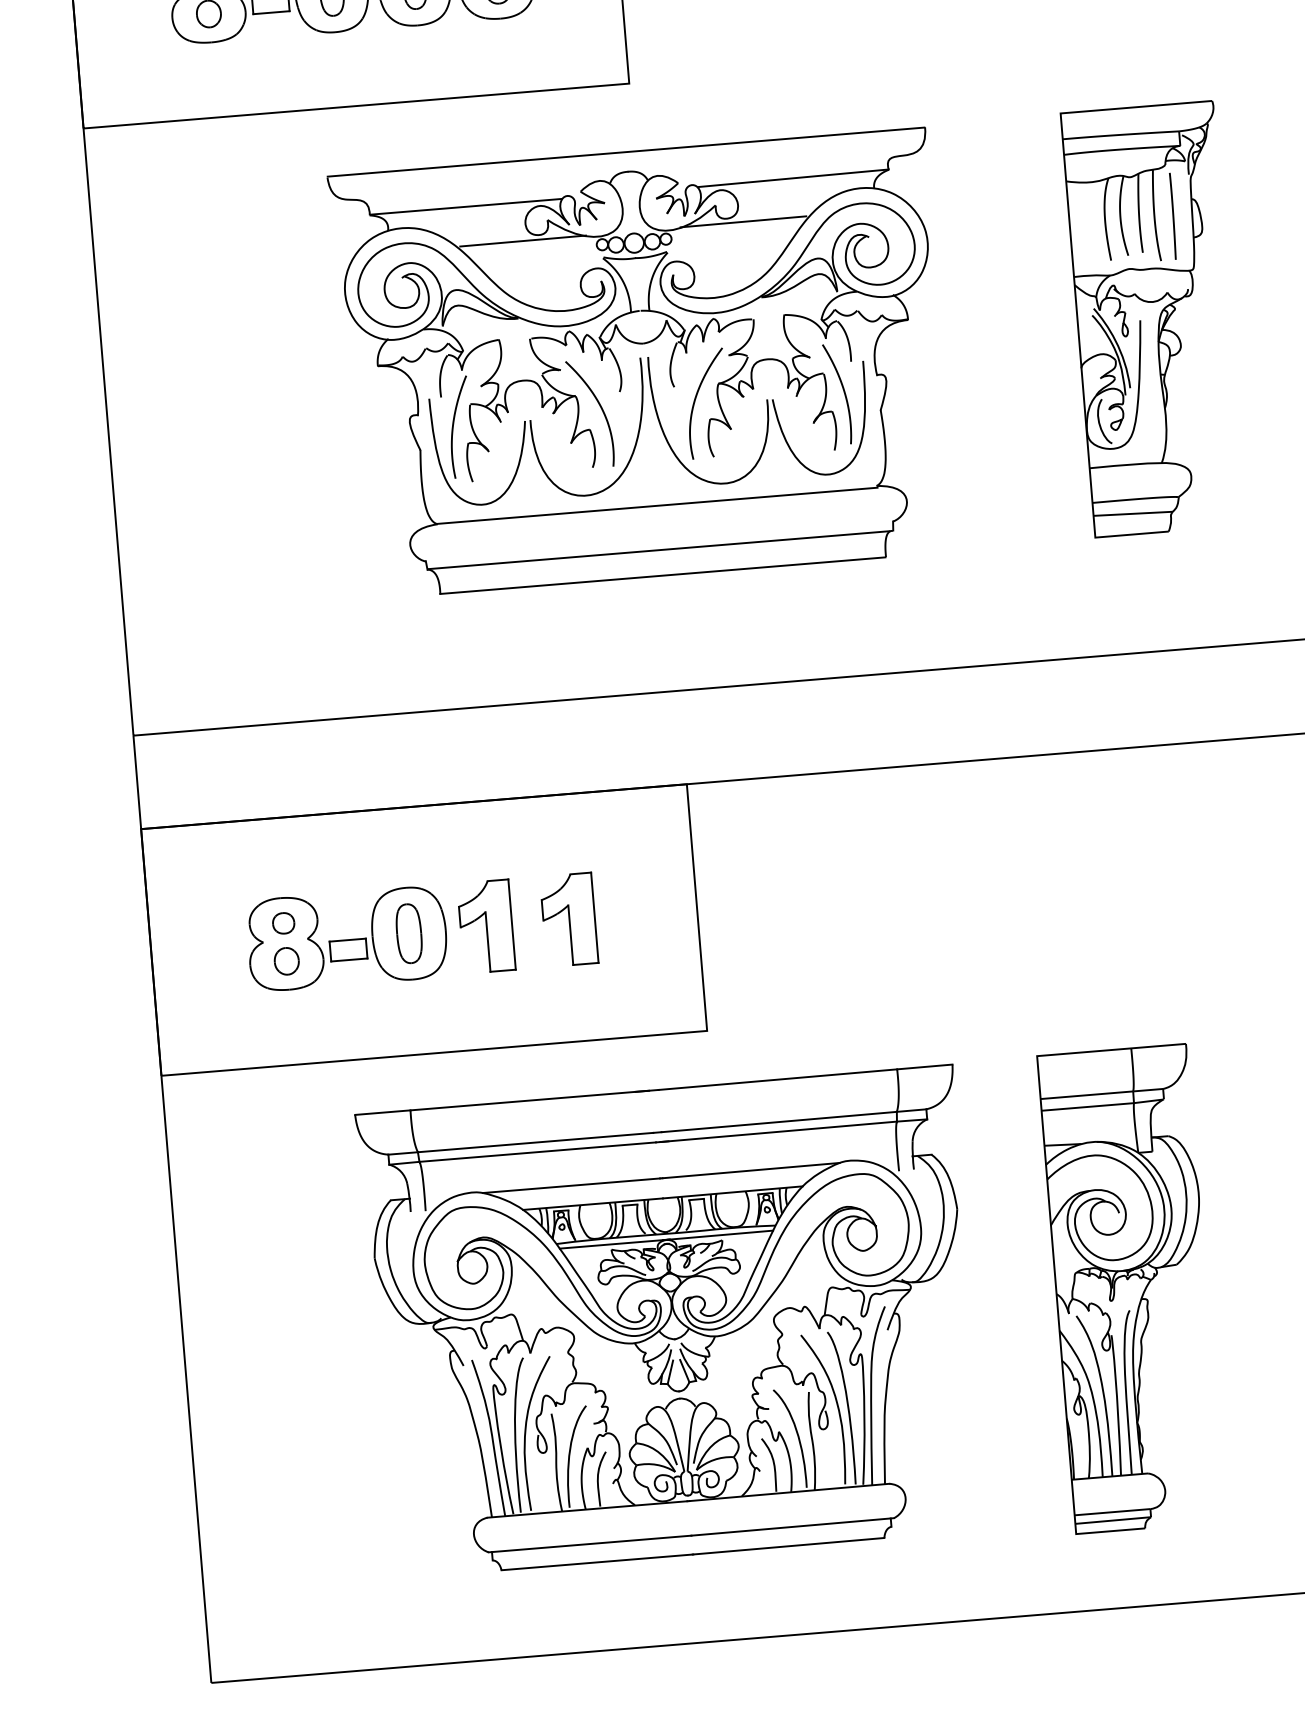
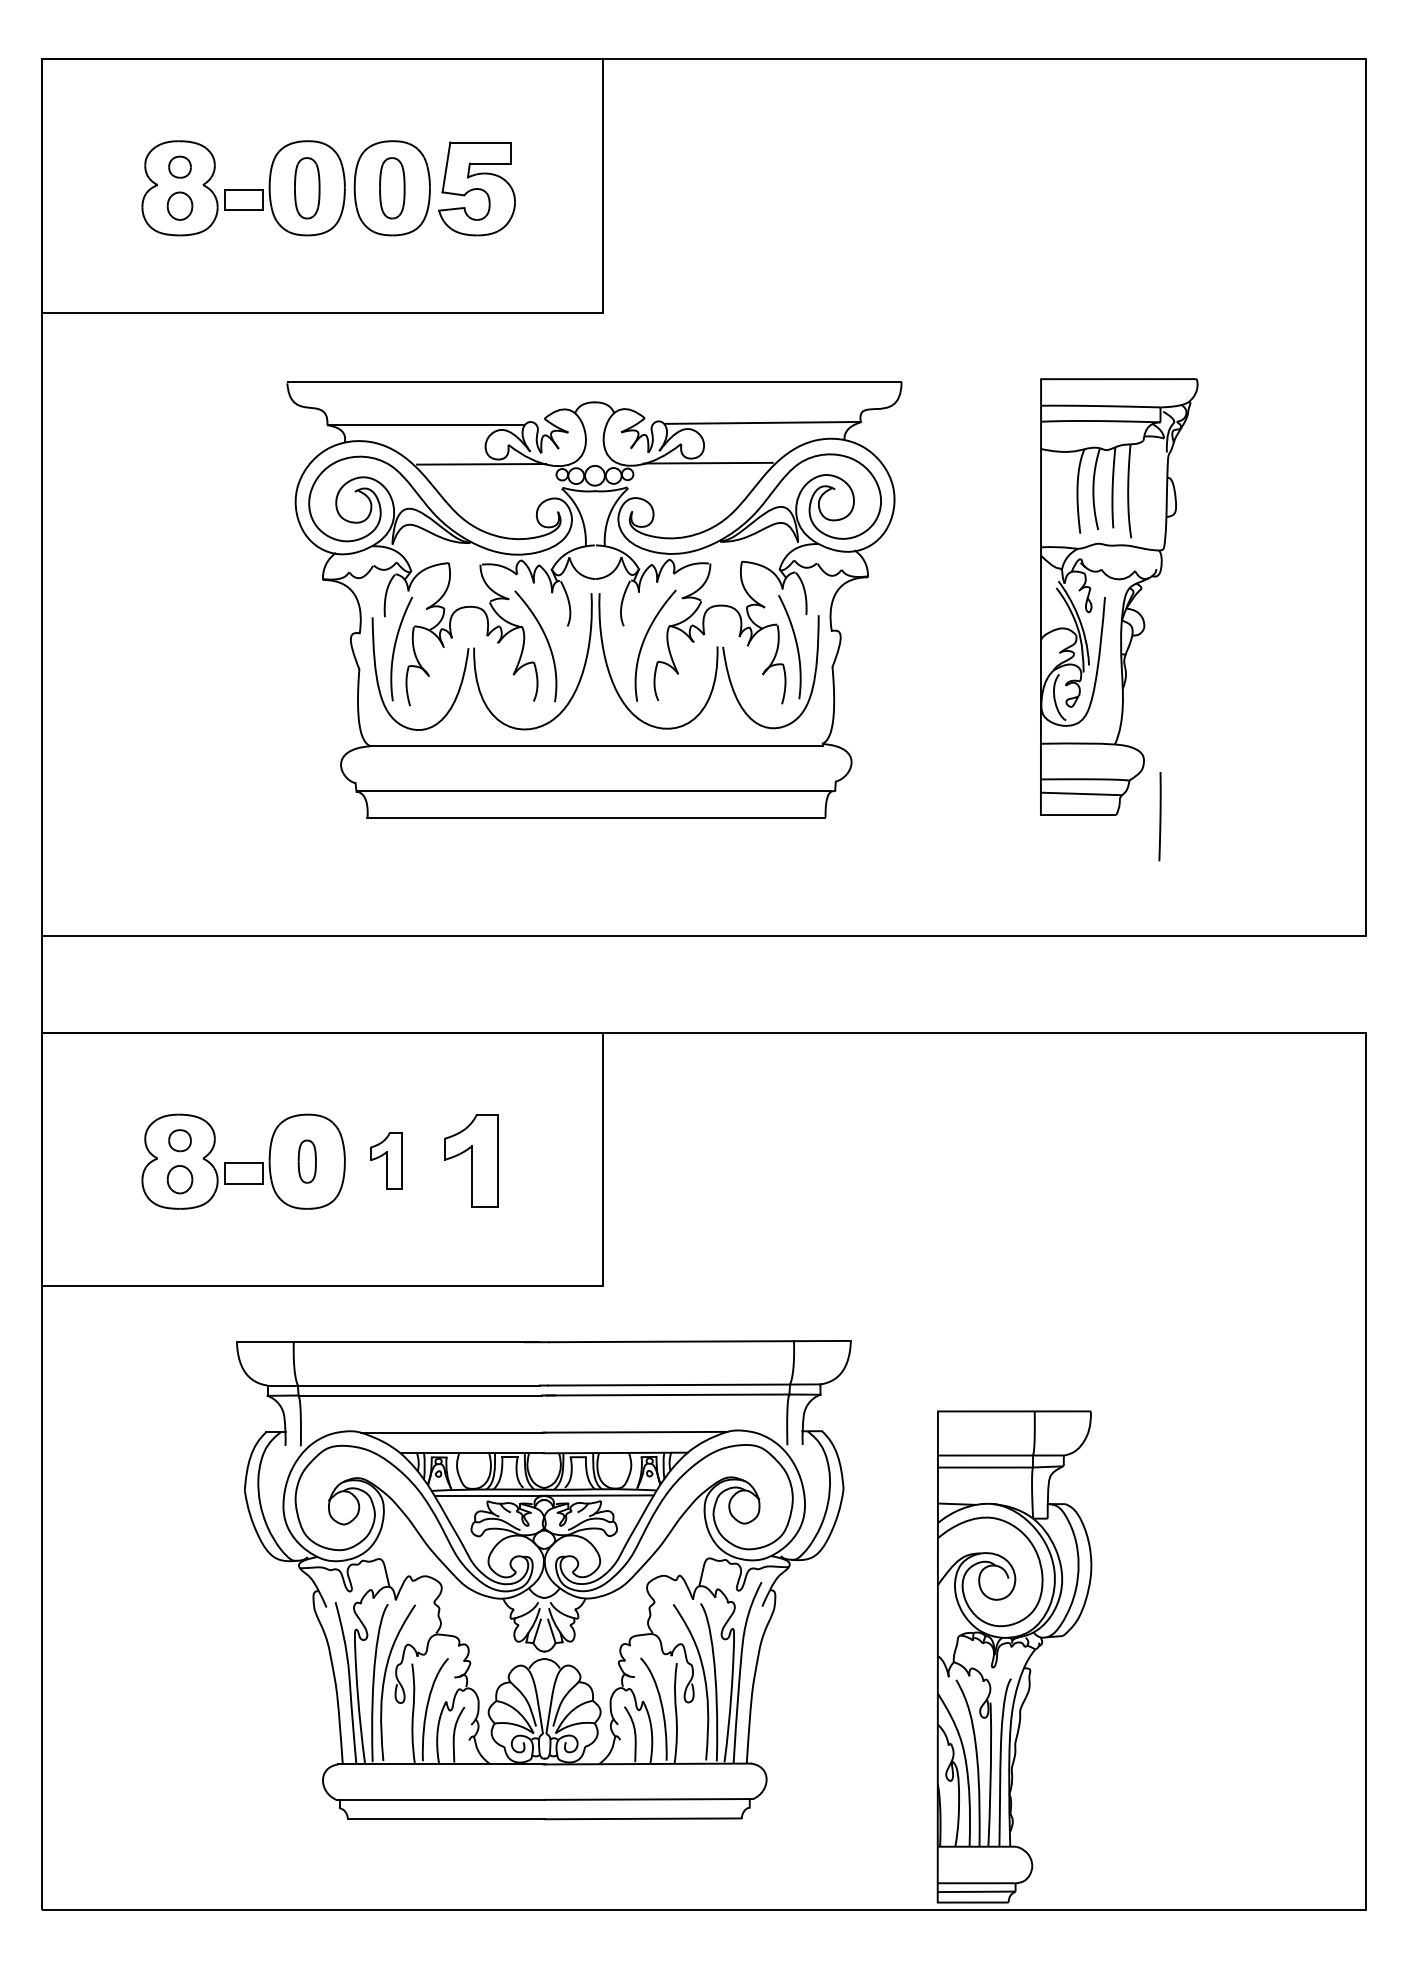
line: (1172, 216) -> (1159, 816), moved
part: (486, 926) -> (386, 1160), size x0.6
part: (409, 933) -> (307, 1161), size x0.7
part: (1131, 1288) -> (1014, 1656), moved

